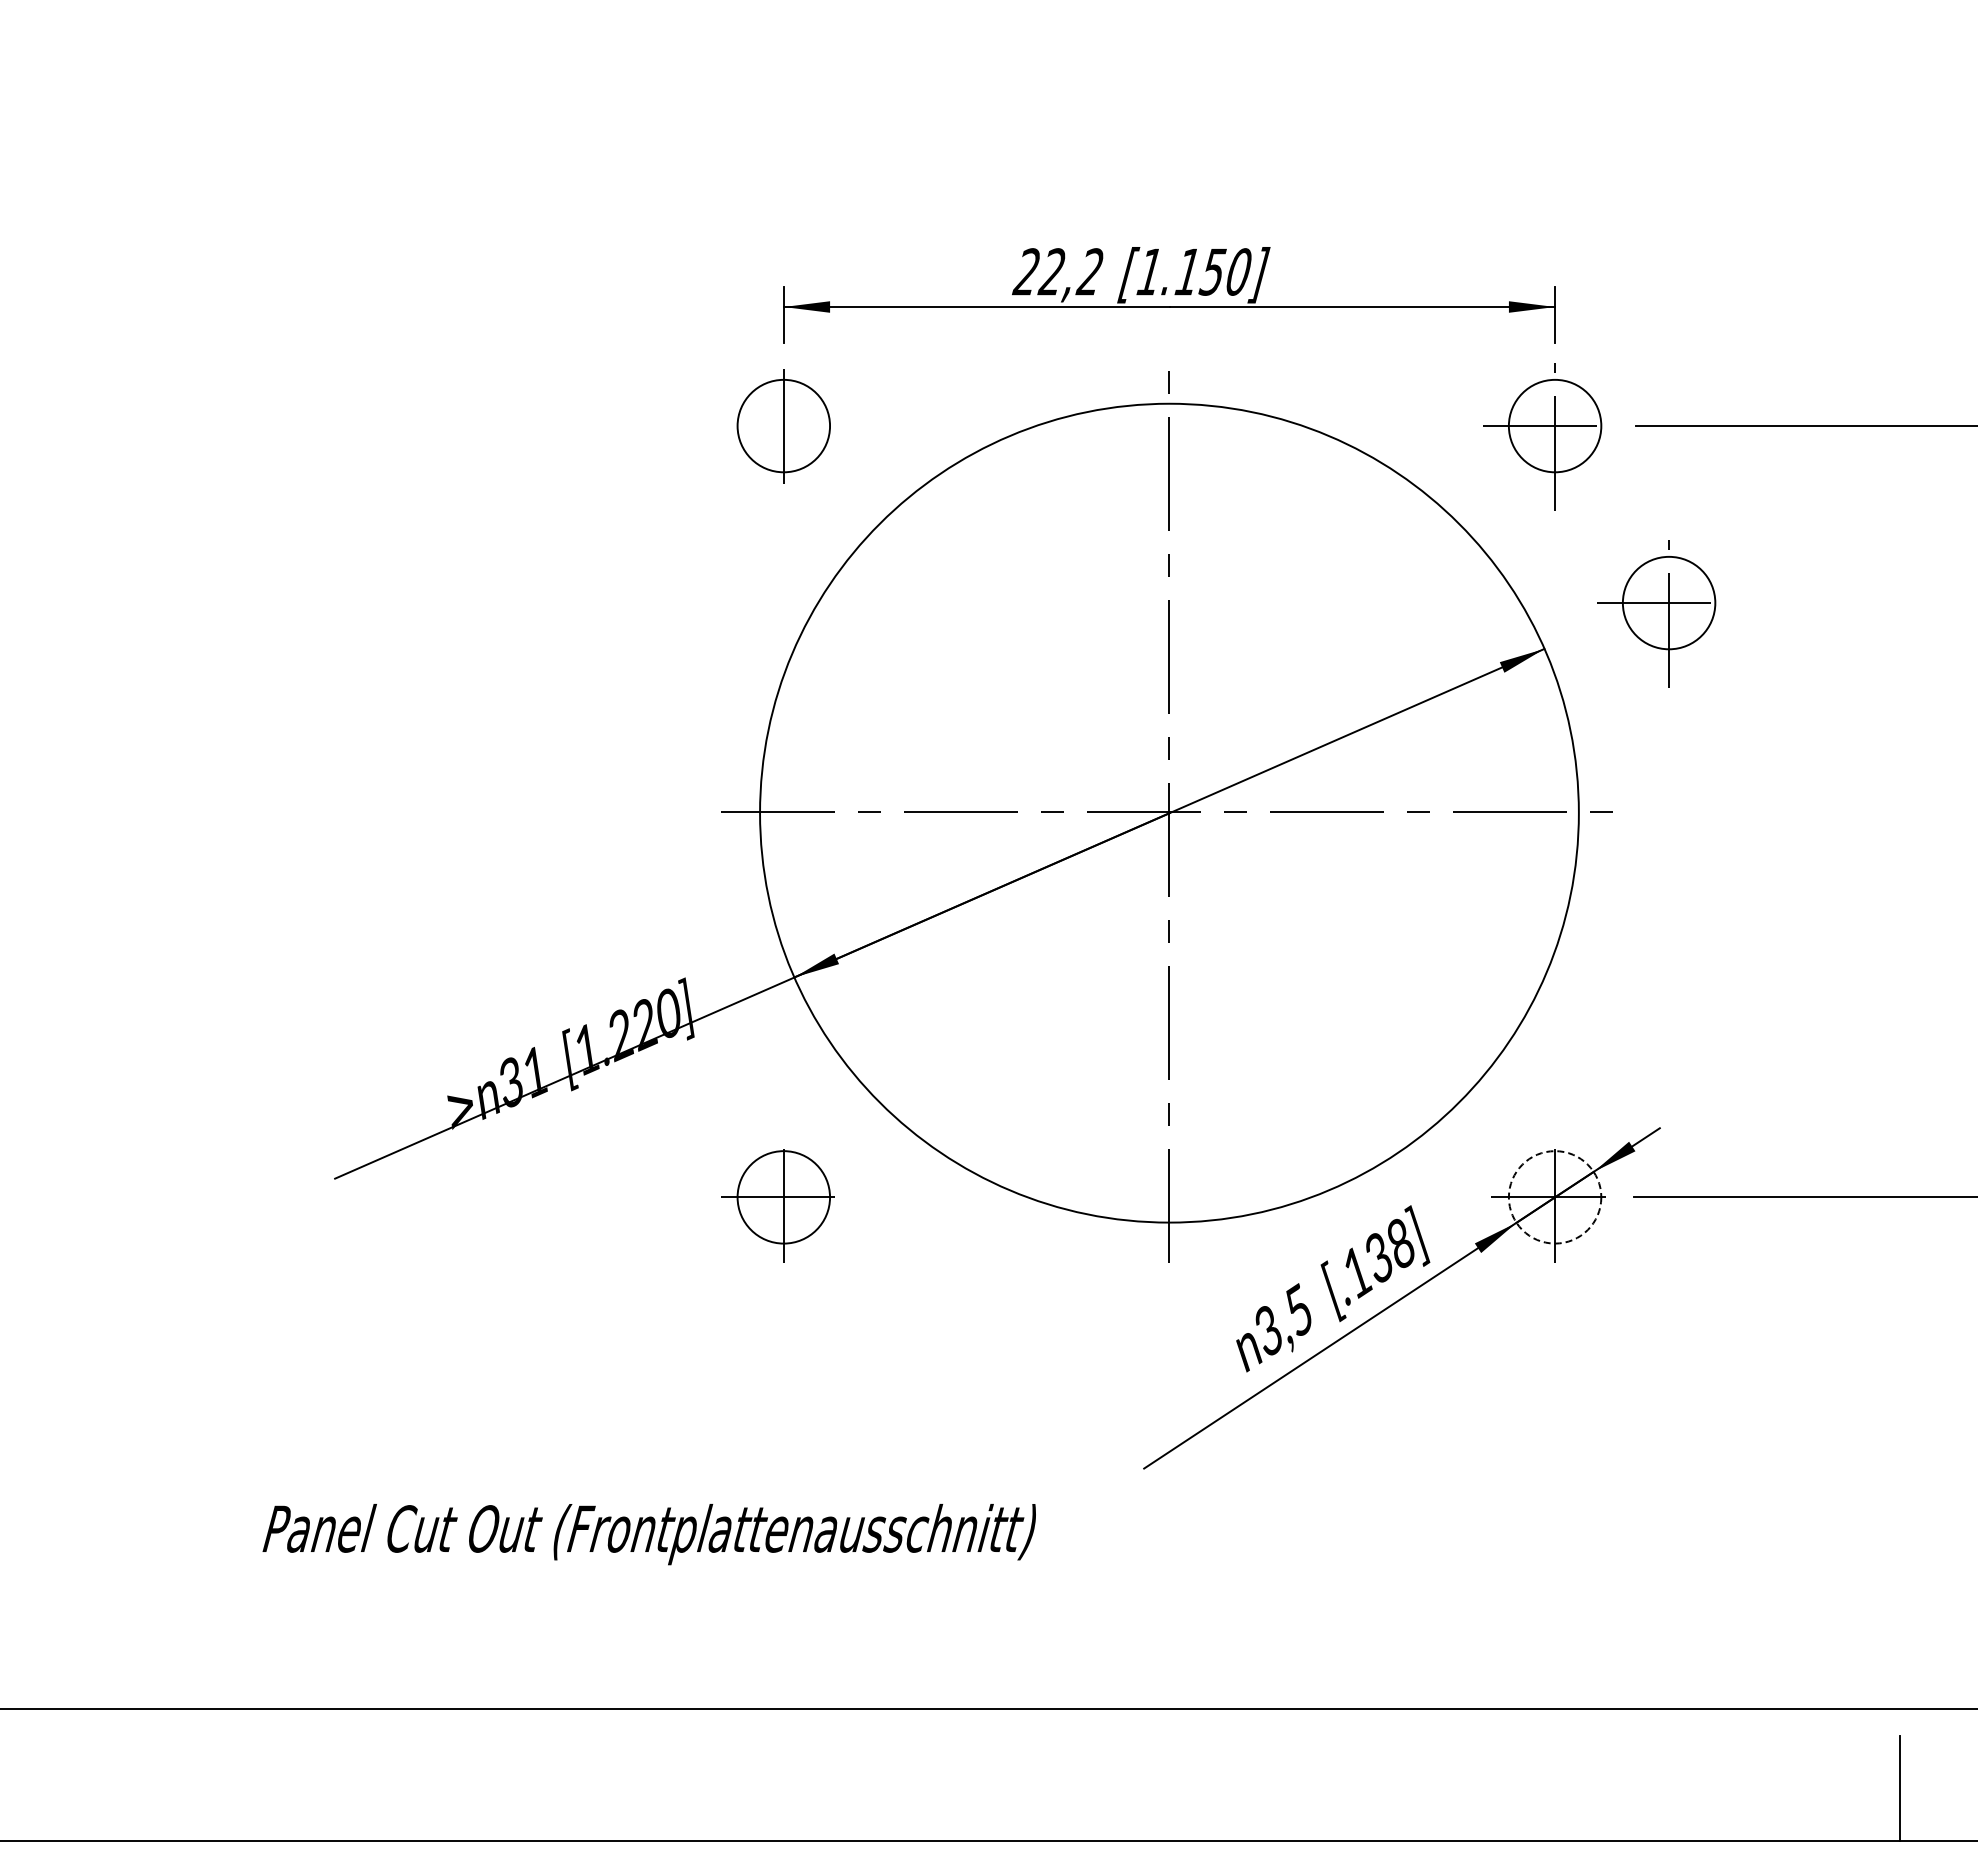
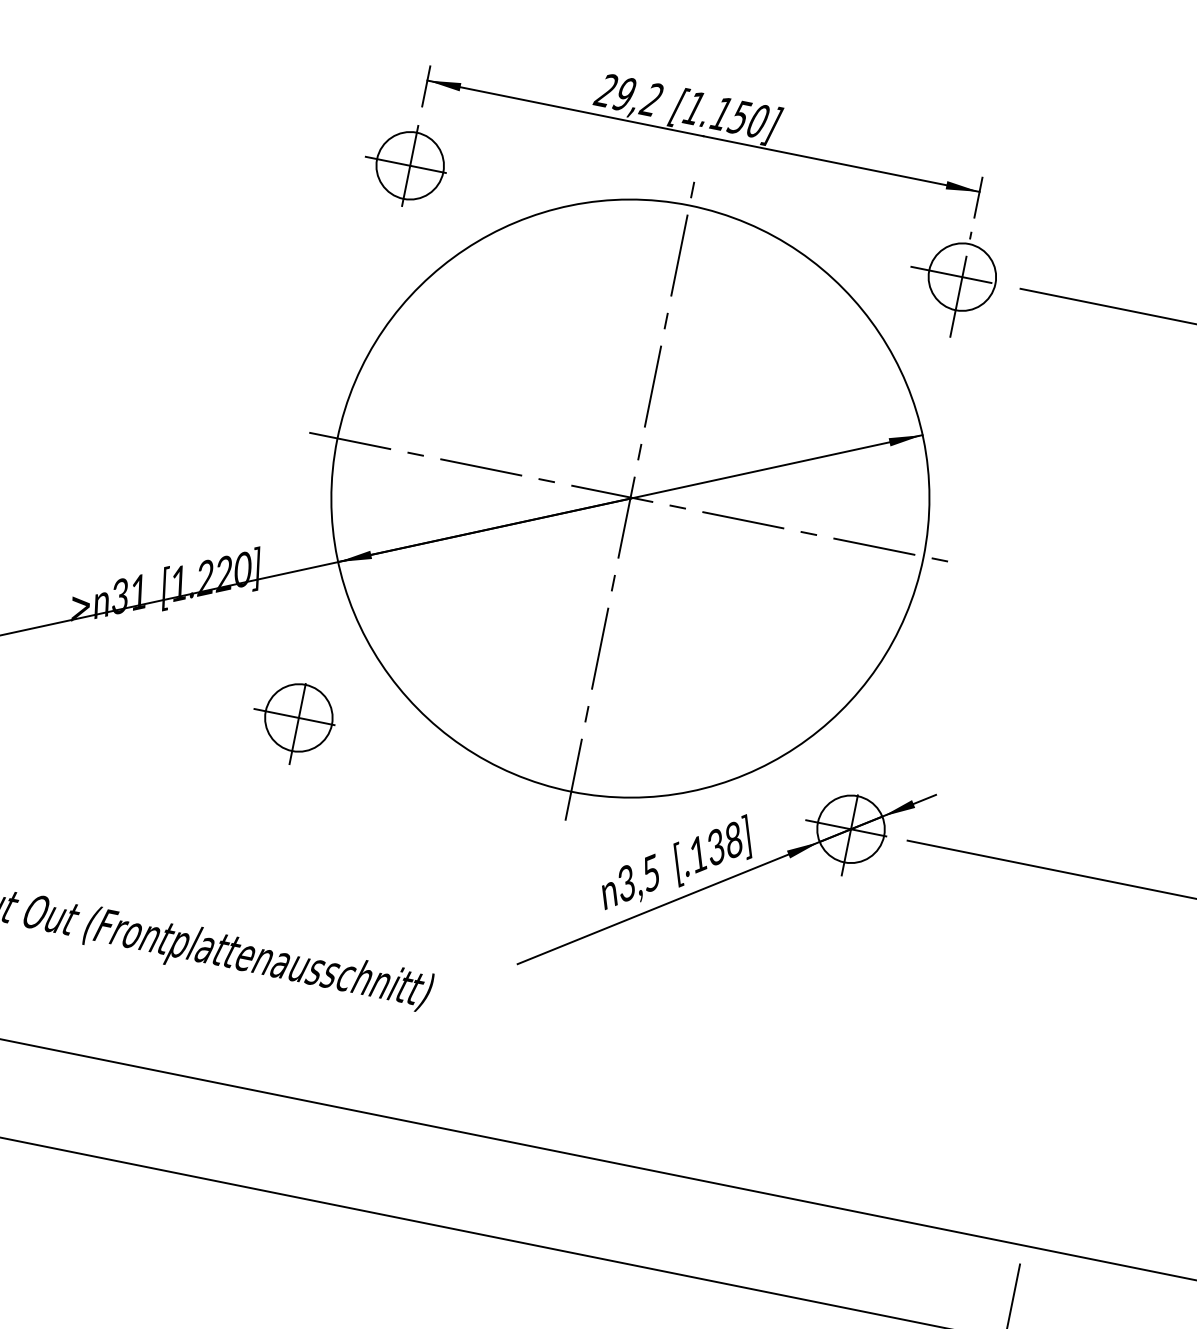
text: (1051, 271) -> (624, 93), 22,2 -> 29,2
line: (783, 426) -> (409, 166), added
part: (1656, 613) -> (1007, 425), removed
circle: (1554, 1197) -> (850, 829), dashed -> solid

